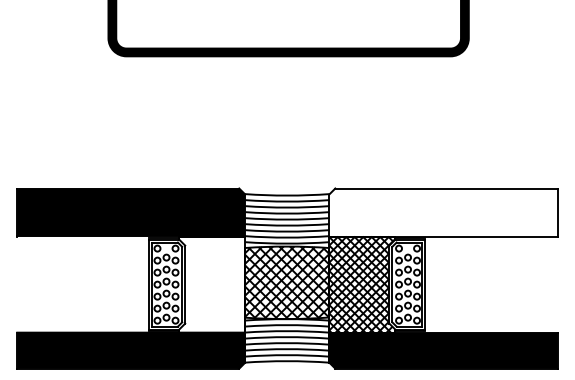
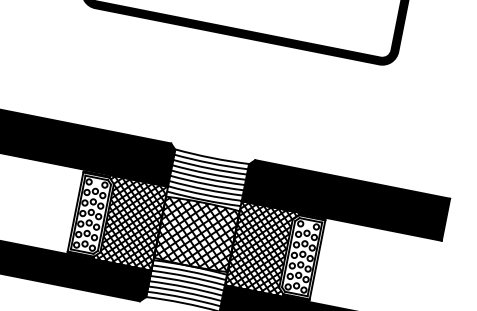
fill: (443, 212) -> (345, 199), added
hatch: (212, 284) -> (131, 222), added

